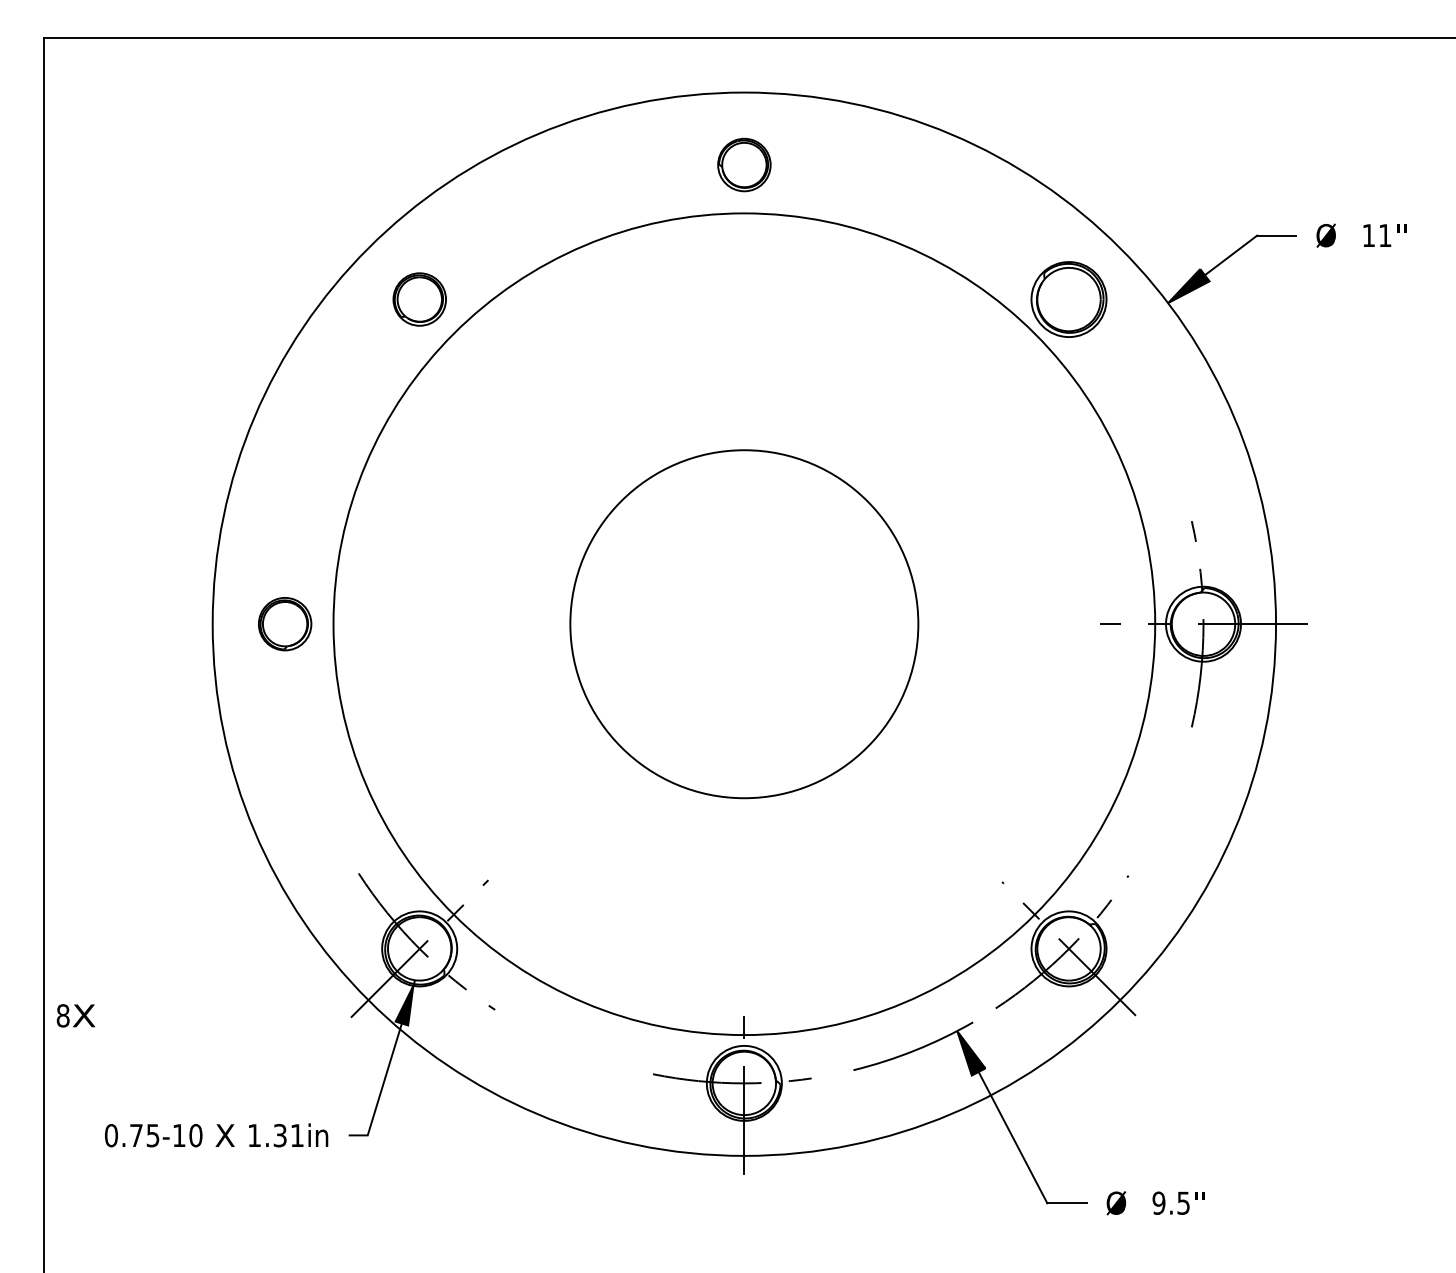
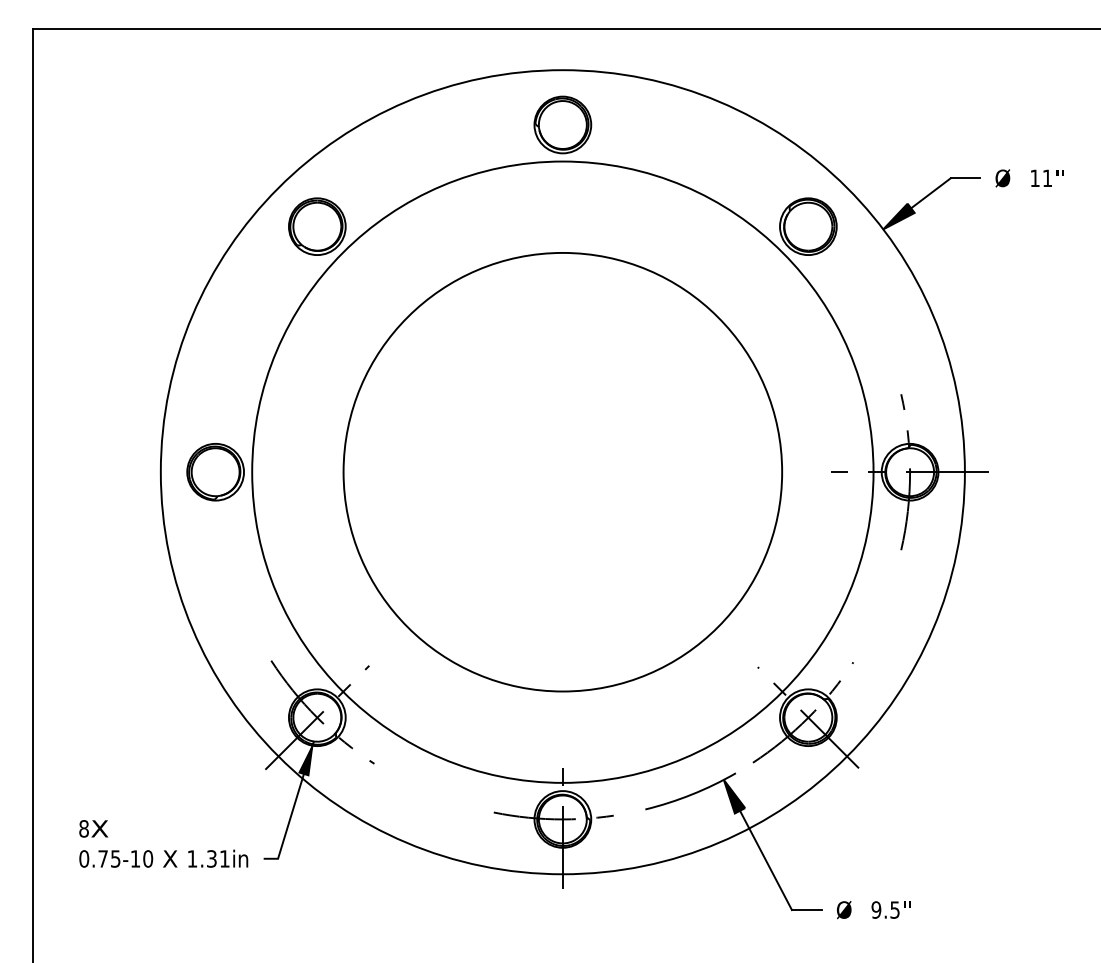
part: (744, 164) -> (562, 124), size x1.43
part: (419, 299) -> (317, 226), size x1.43
part: (284, 623) -> (215, 471), size x1.43
circle: (744, 624) -> (562, 472), size x1.67
text: (75, 1015) -> (93, 828), moved

